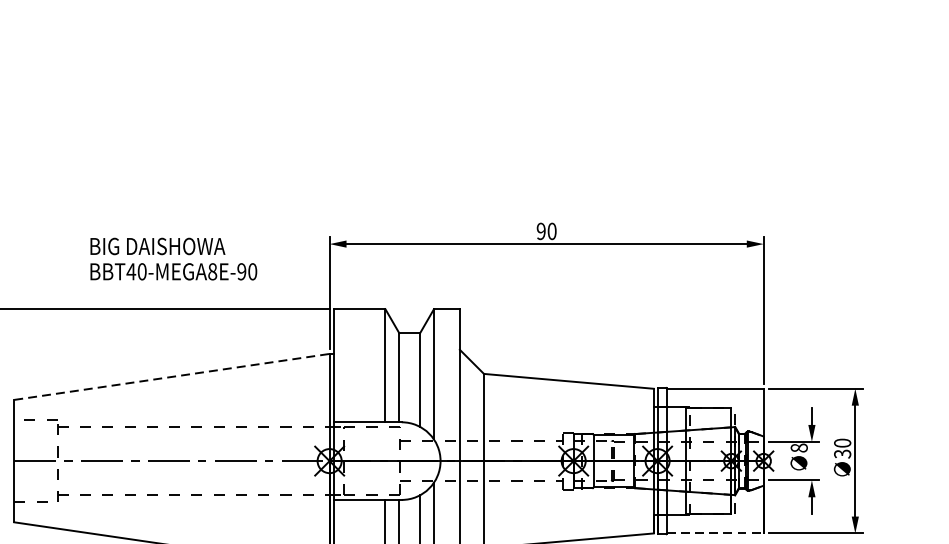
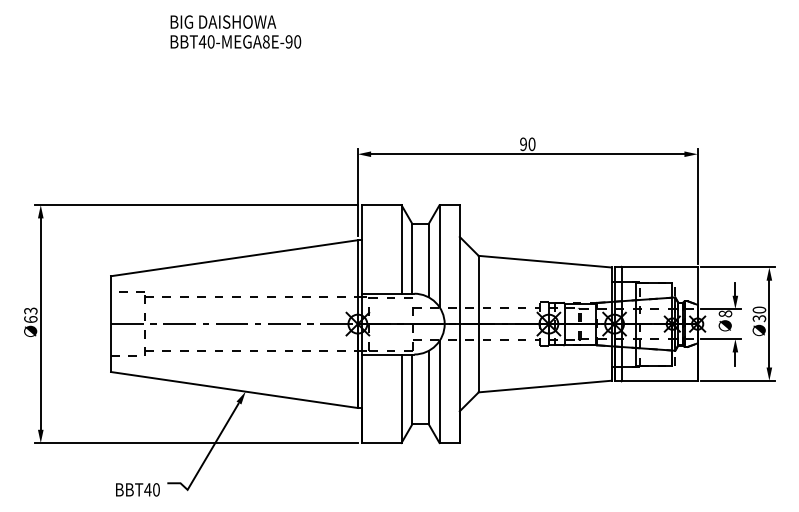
text: (173, 258) -> (235, 31), moved
line: (172, 377) -> (234, 258), dashed -> solid
line: (714, 533) -> (659, 380), dashed -> solid

